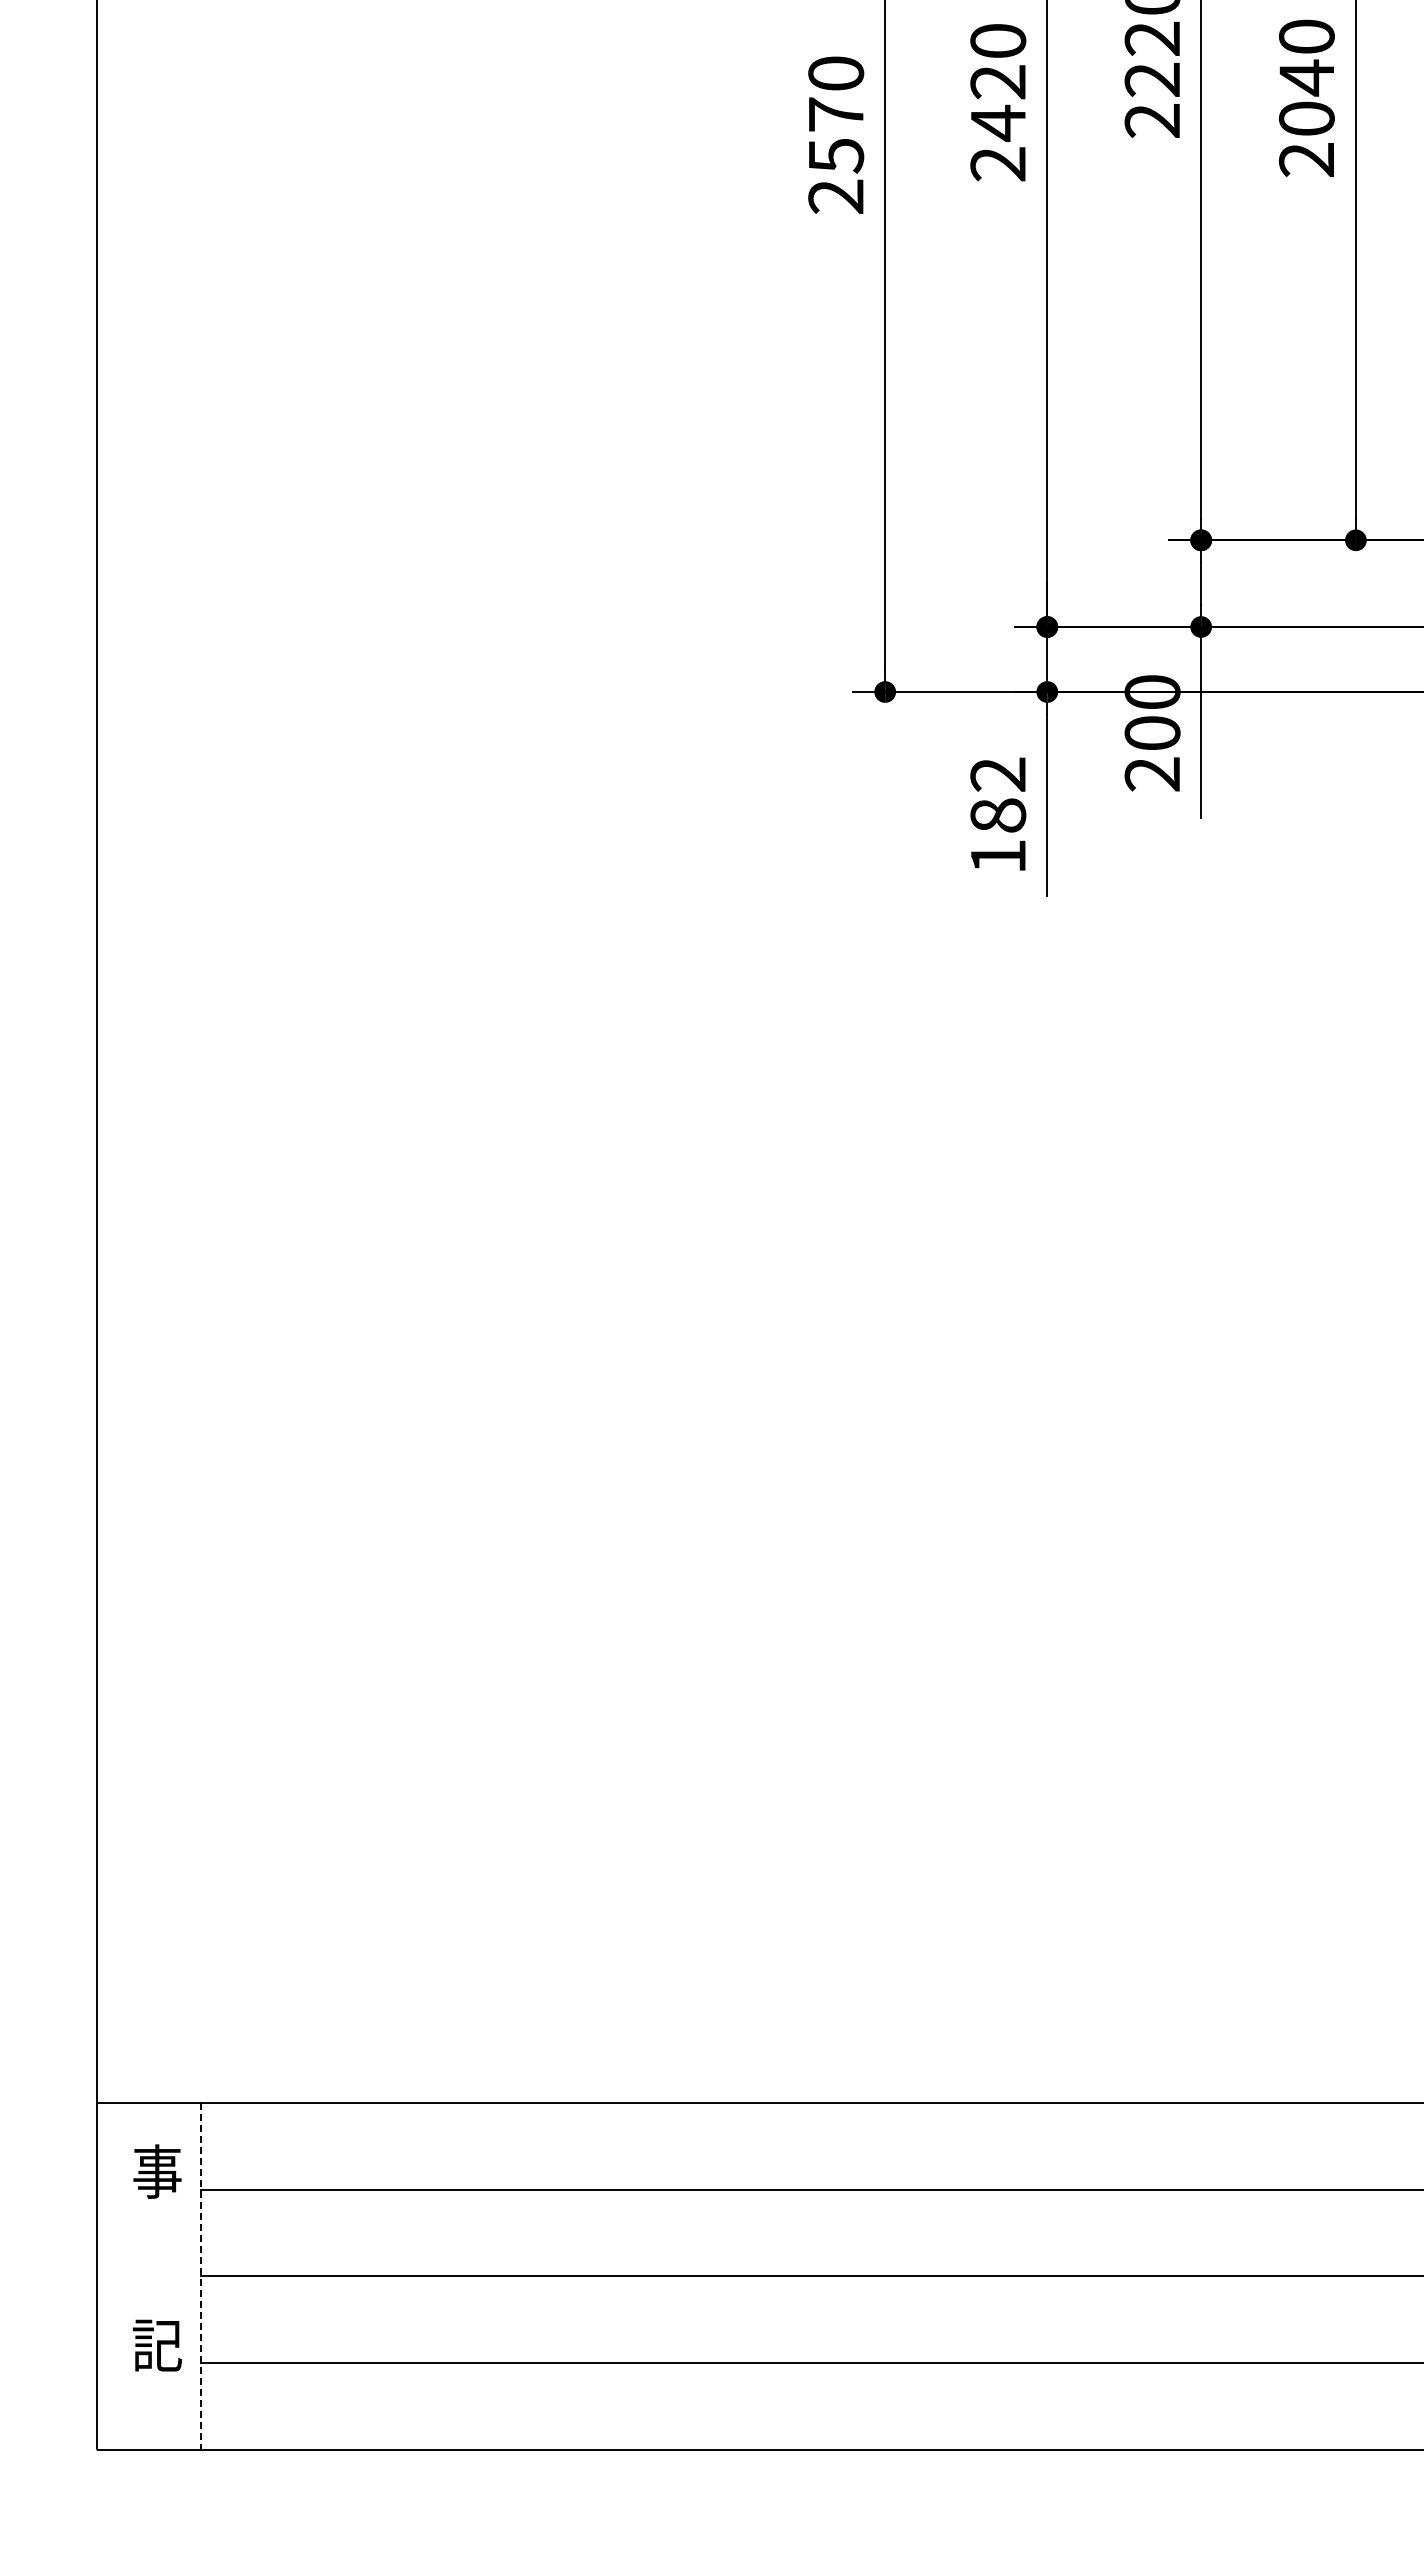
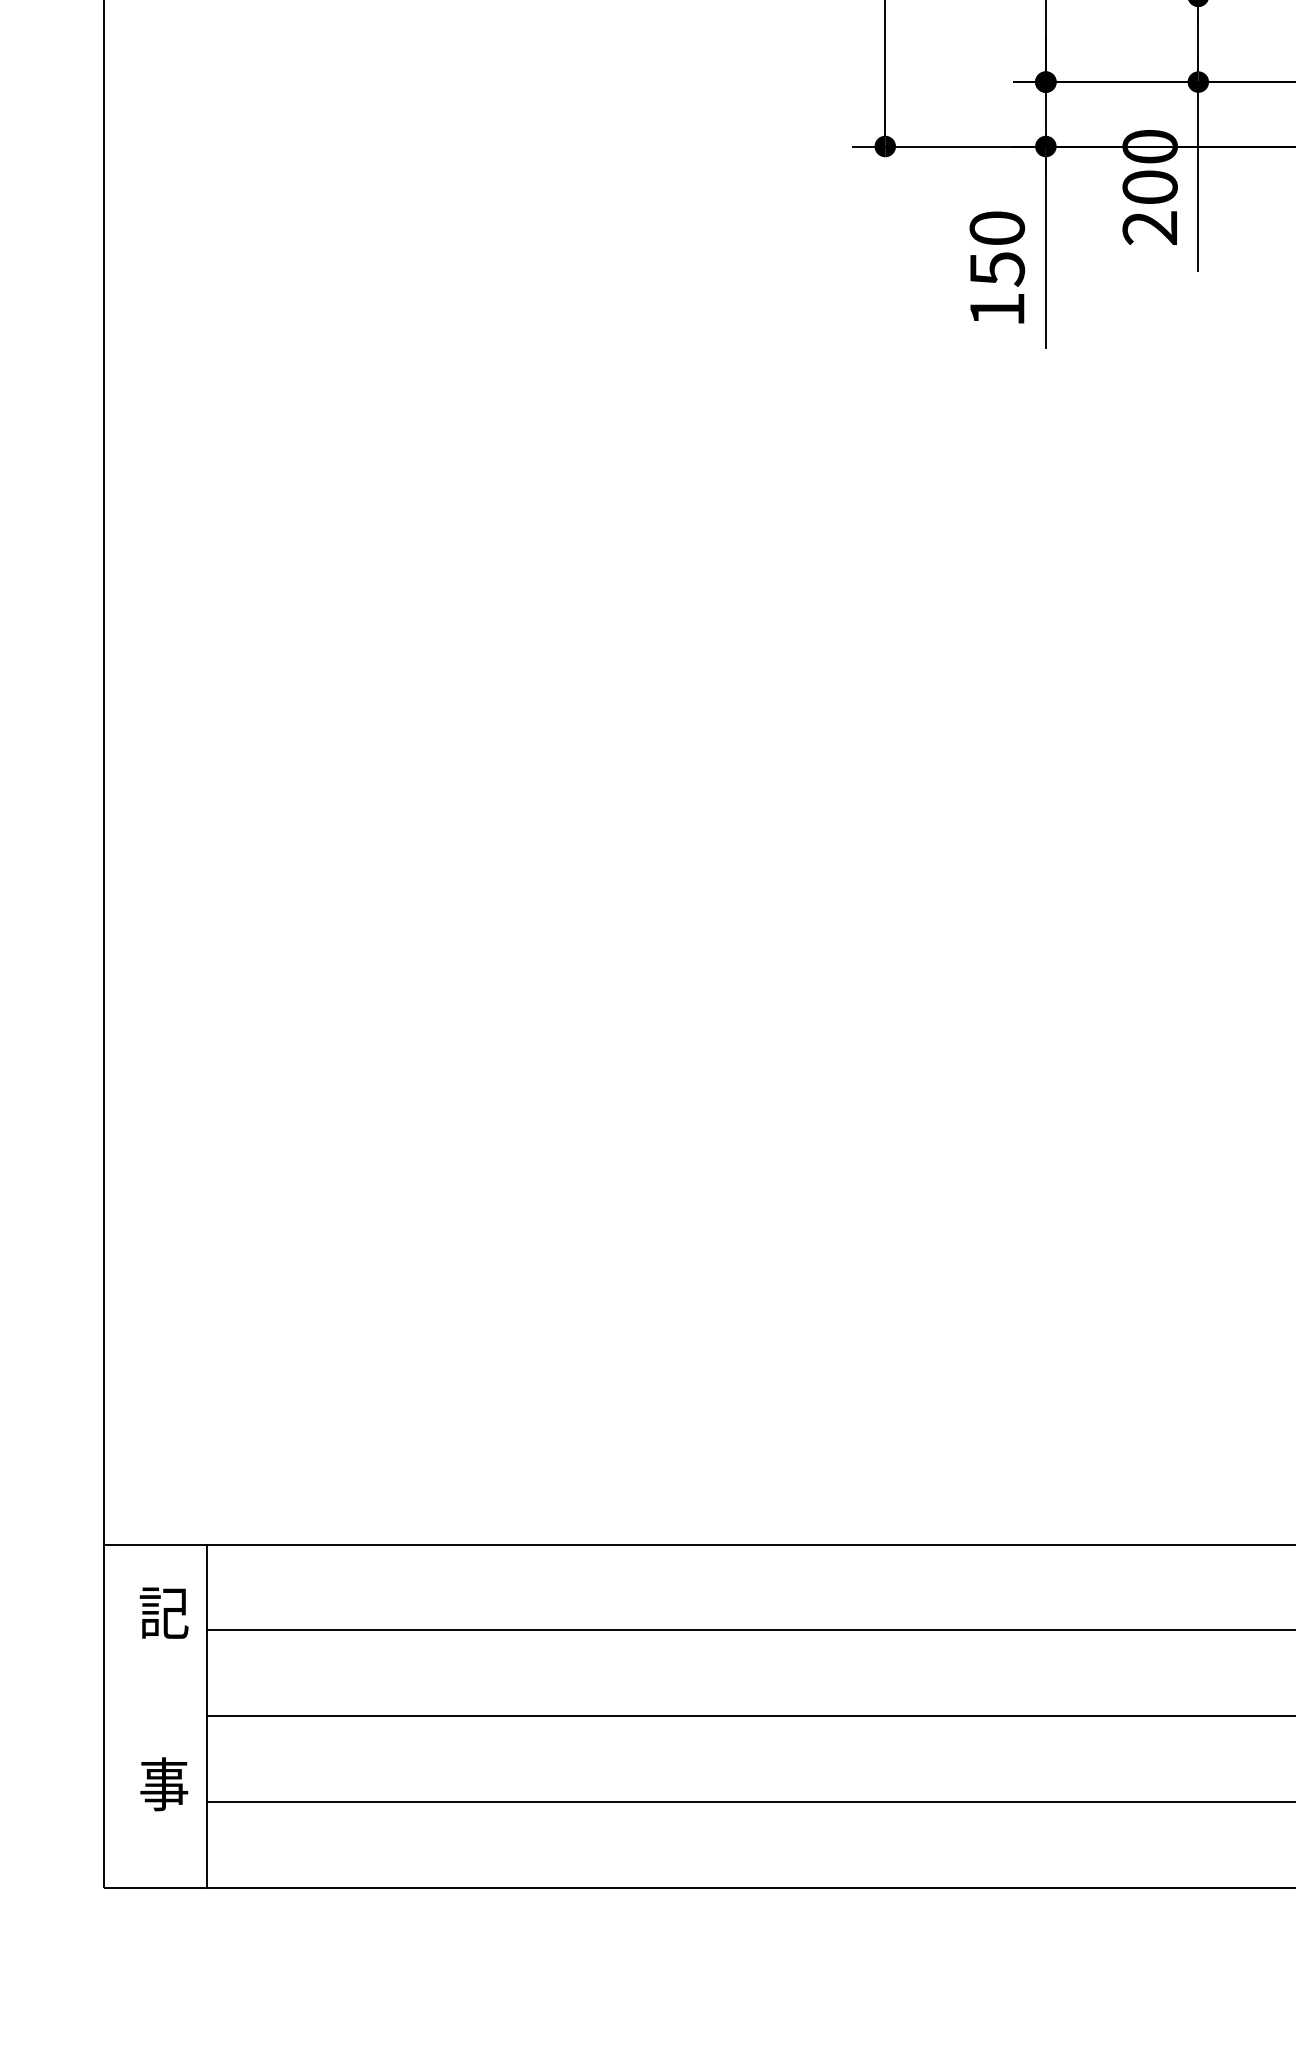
text: (998, 795) -> (997, 249), 182 -> 150
text: (156, 2171) -> (163, 1612), 事 -> 記
line: (200, 2276) -> (206, 1716), dashed -> solid
text: (156, 2344) -> (163, 1783), 記 -> 事

